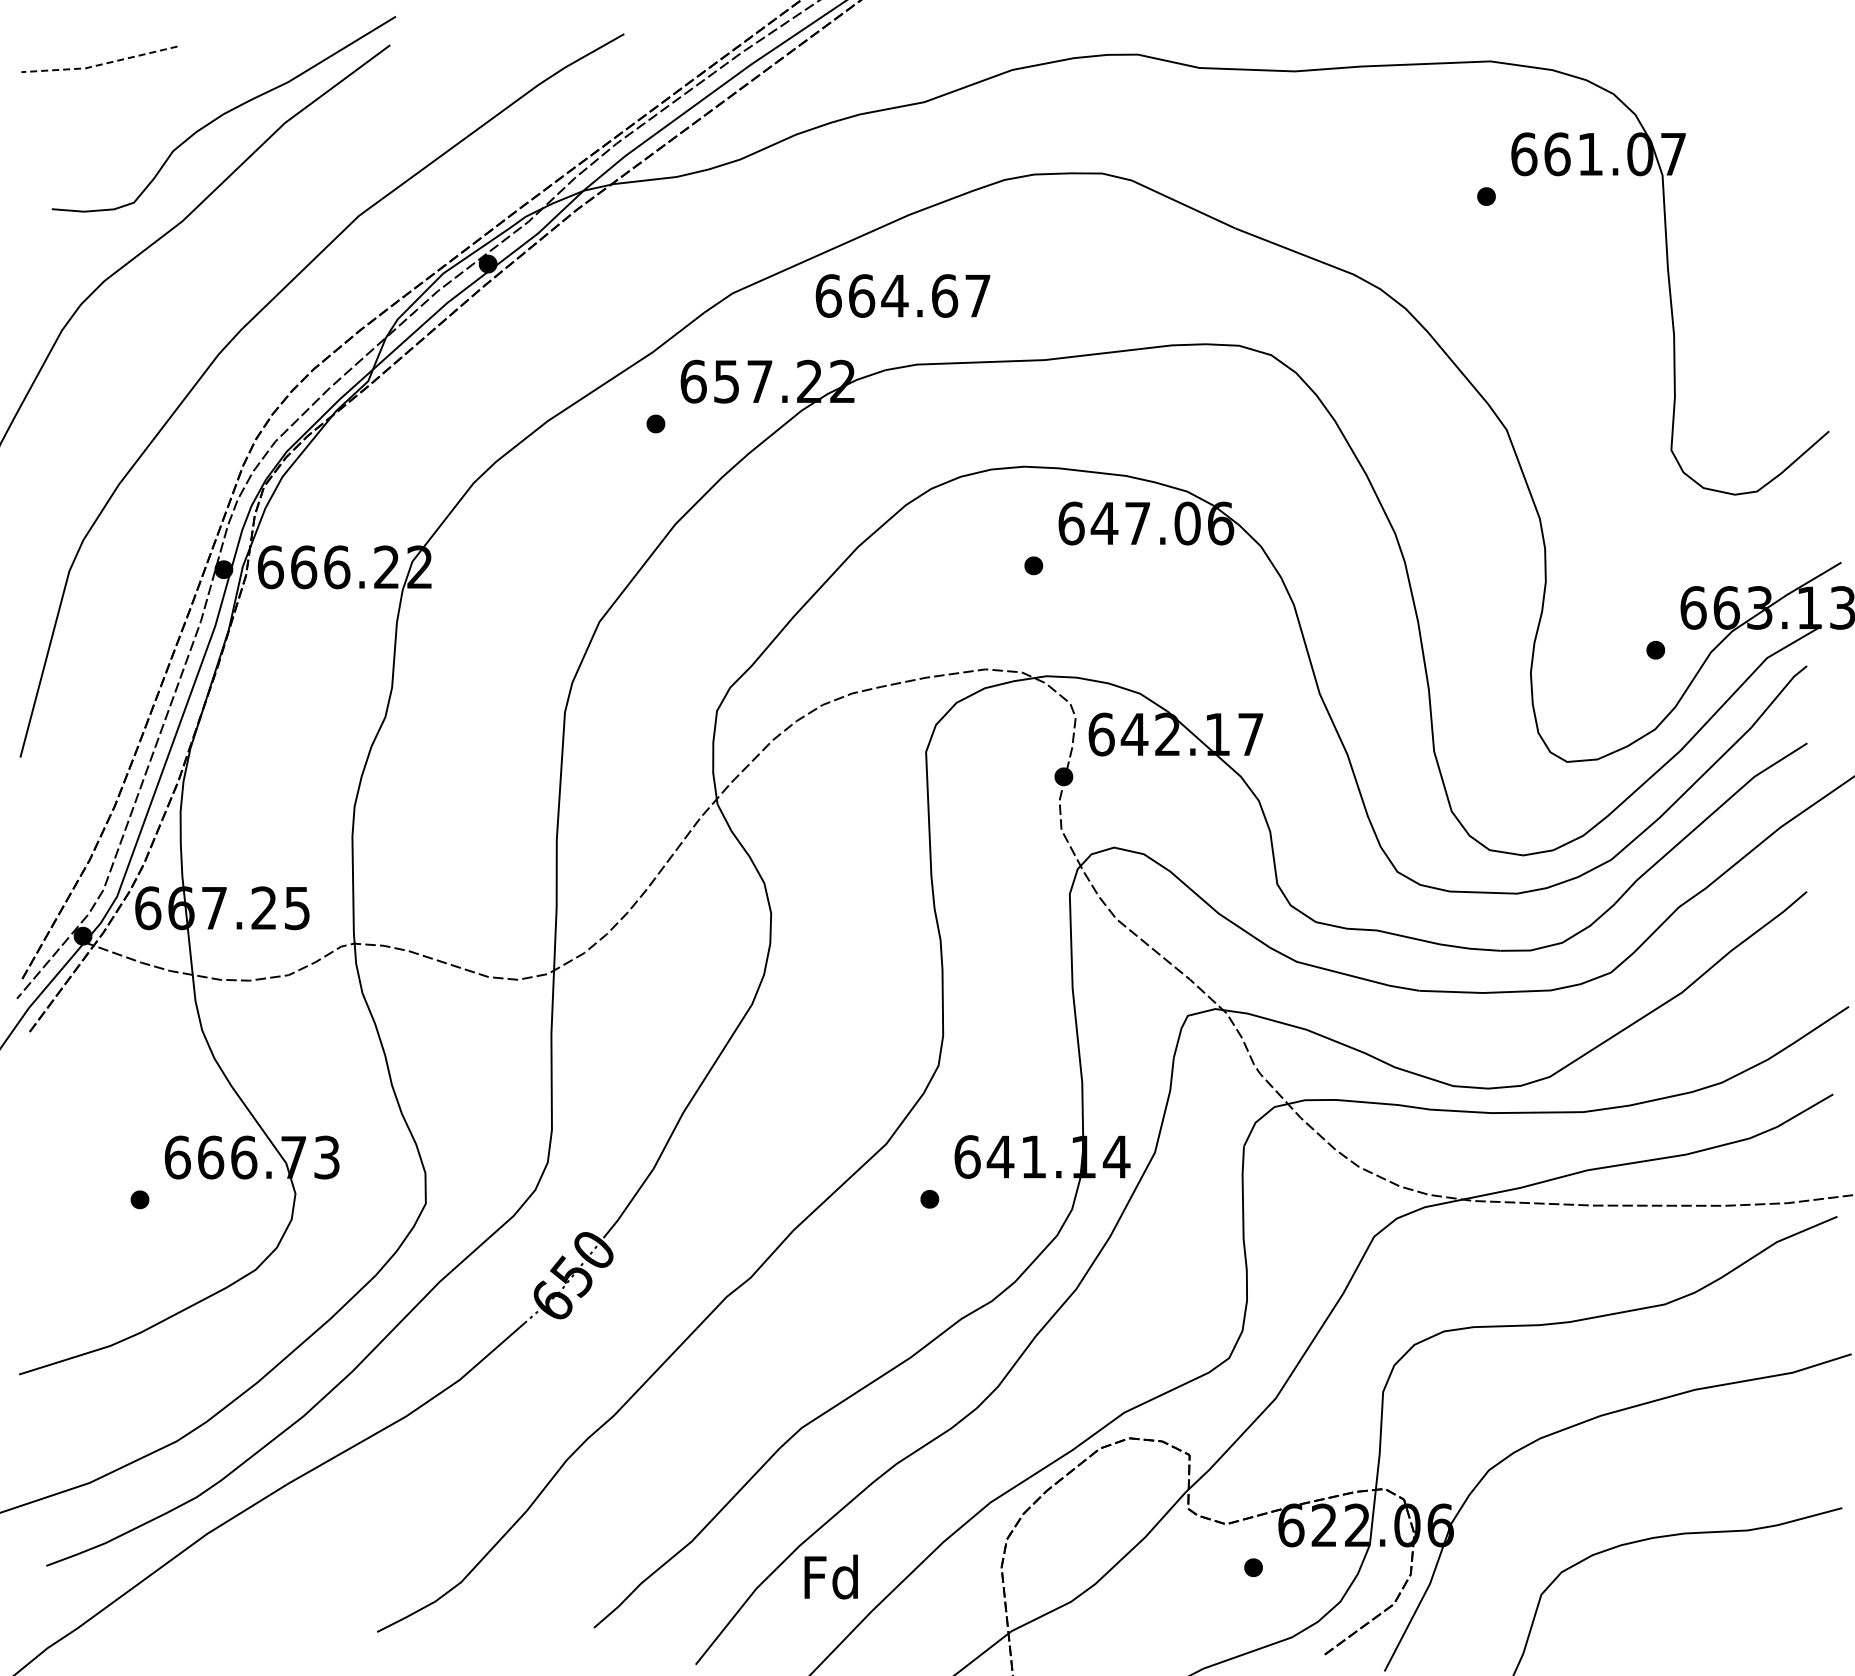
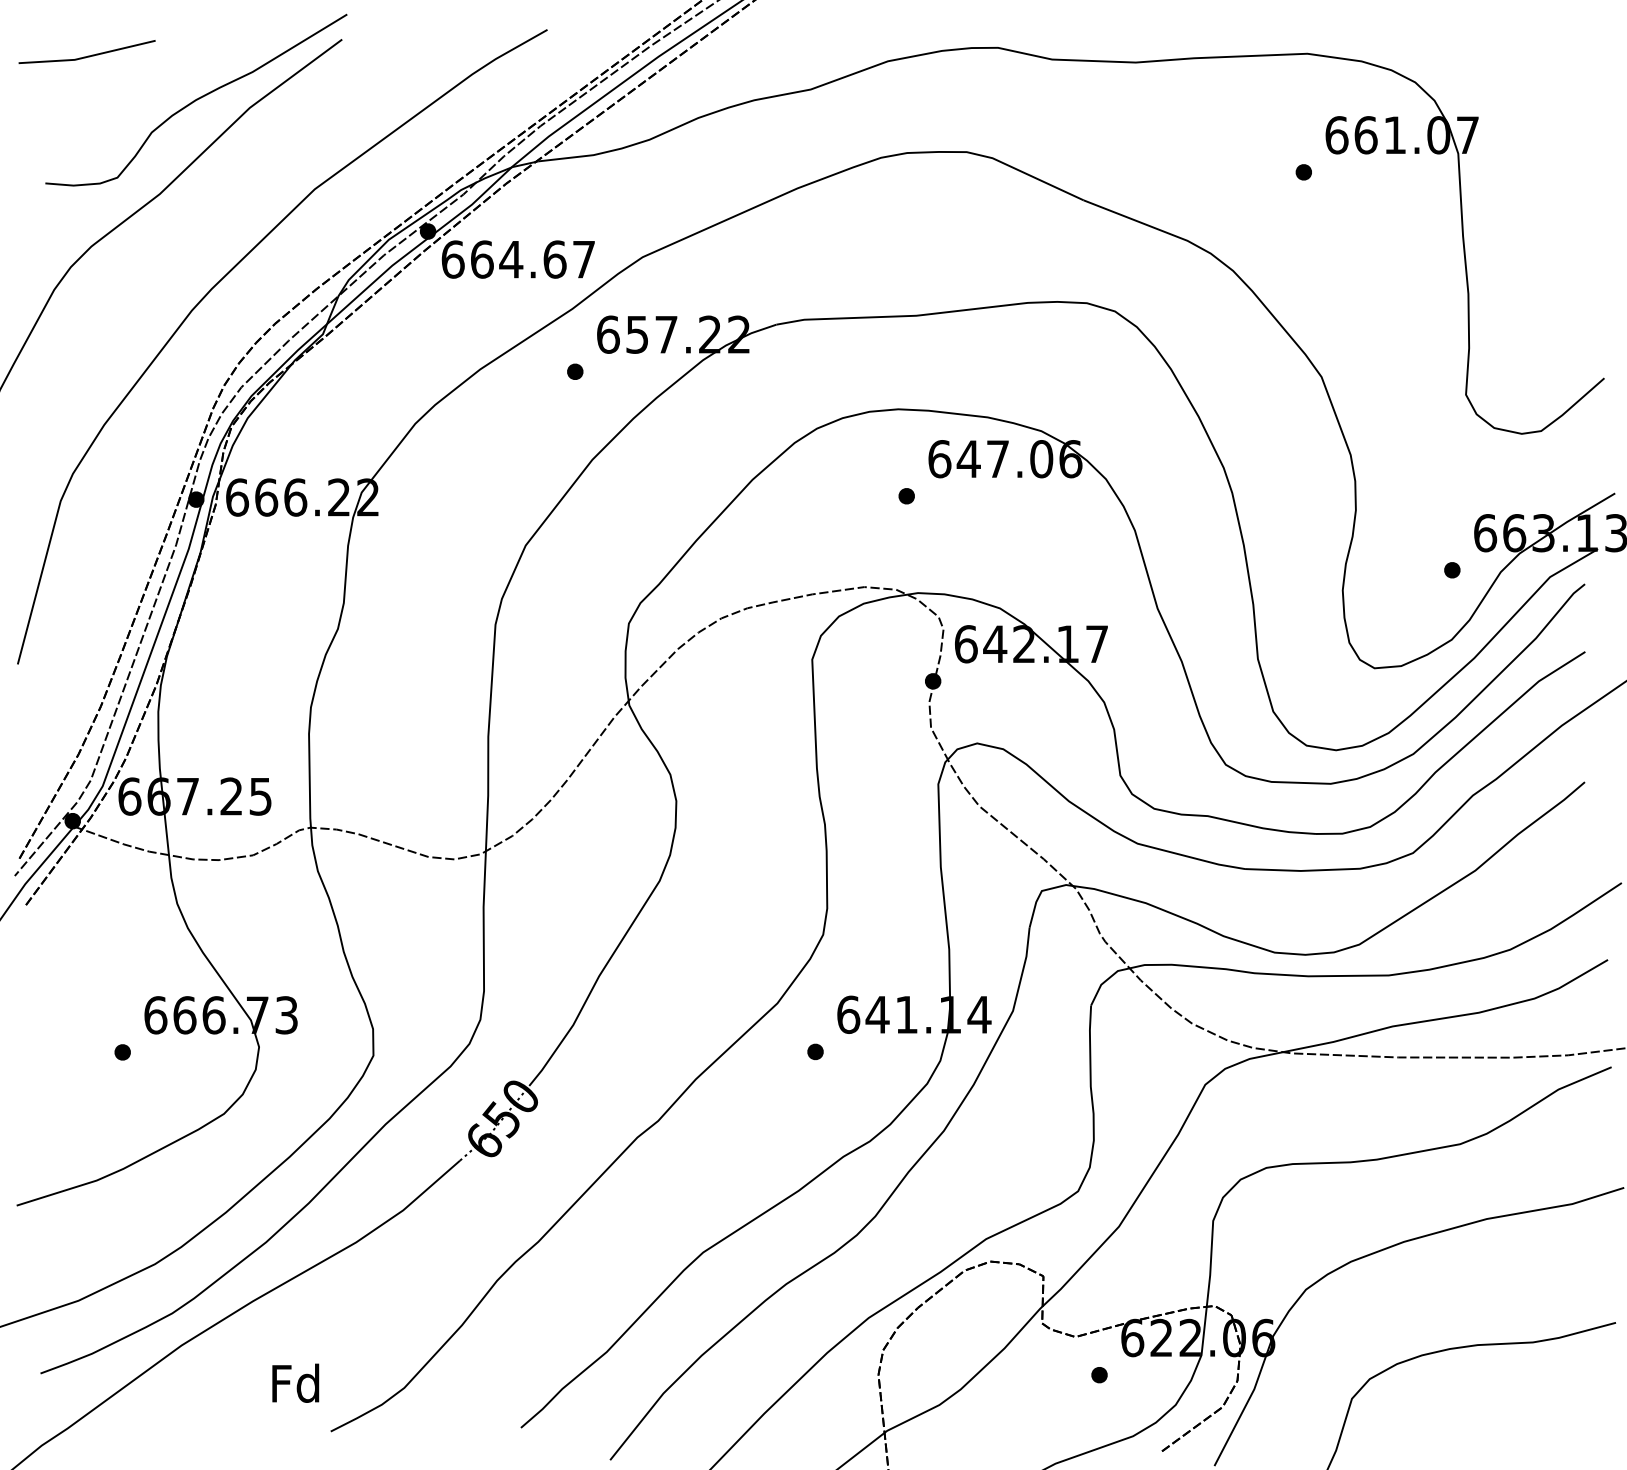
line: (98, 65) -> (86, 57), dashed -> solid
text: (902, 295) -> (517, 259), moved
text: (830, 1576) -> (295, 1382), moved

